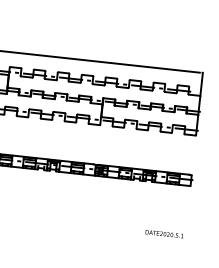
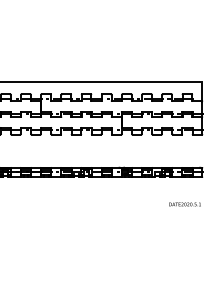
text: (163, 234) -> (184, 204), moved

